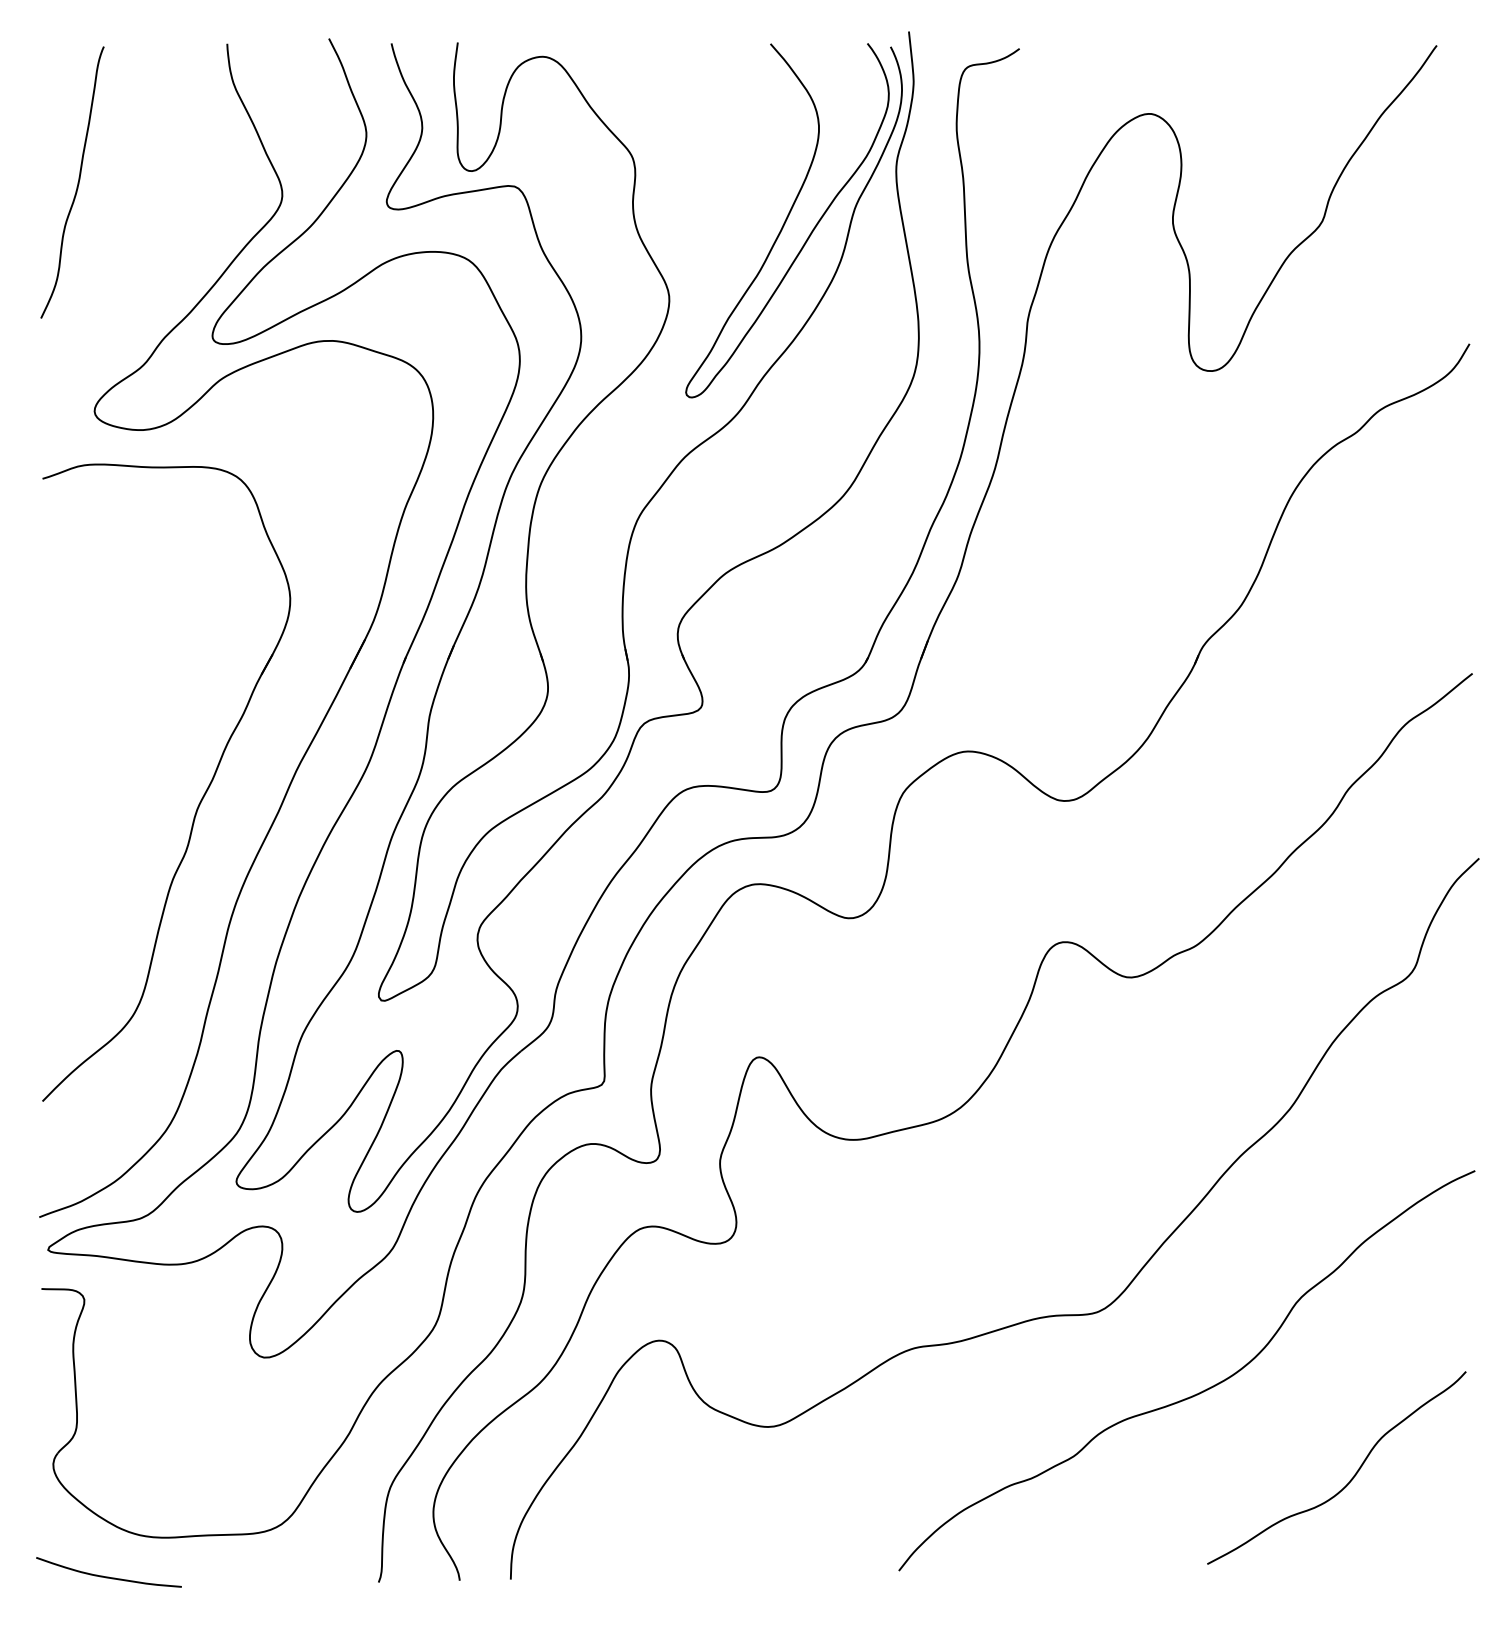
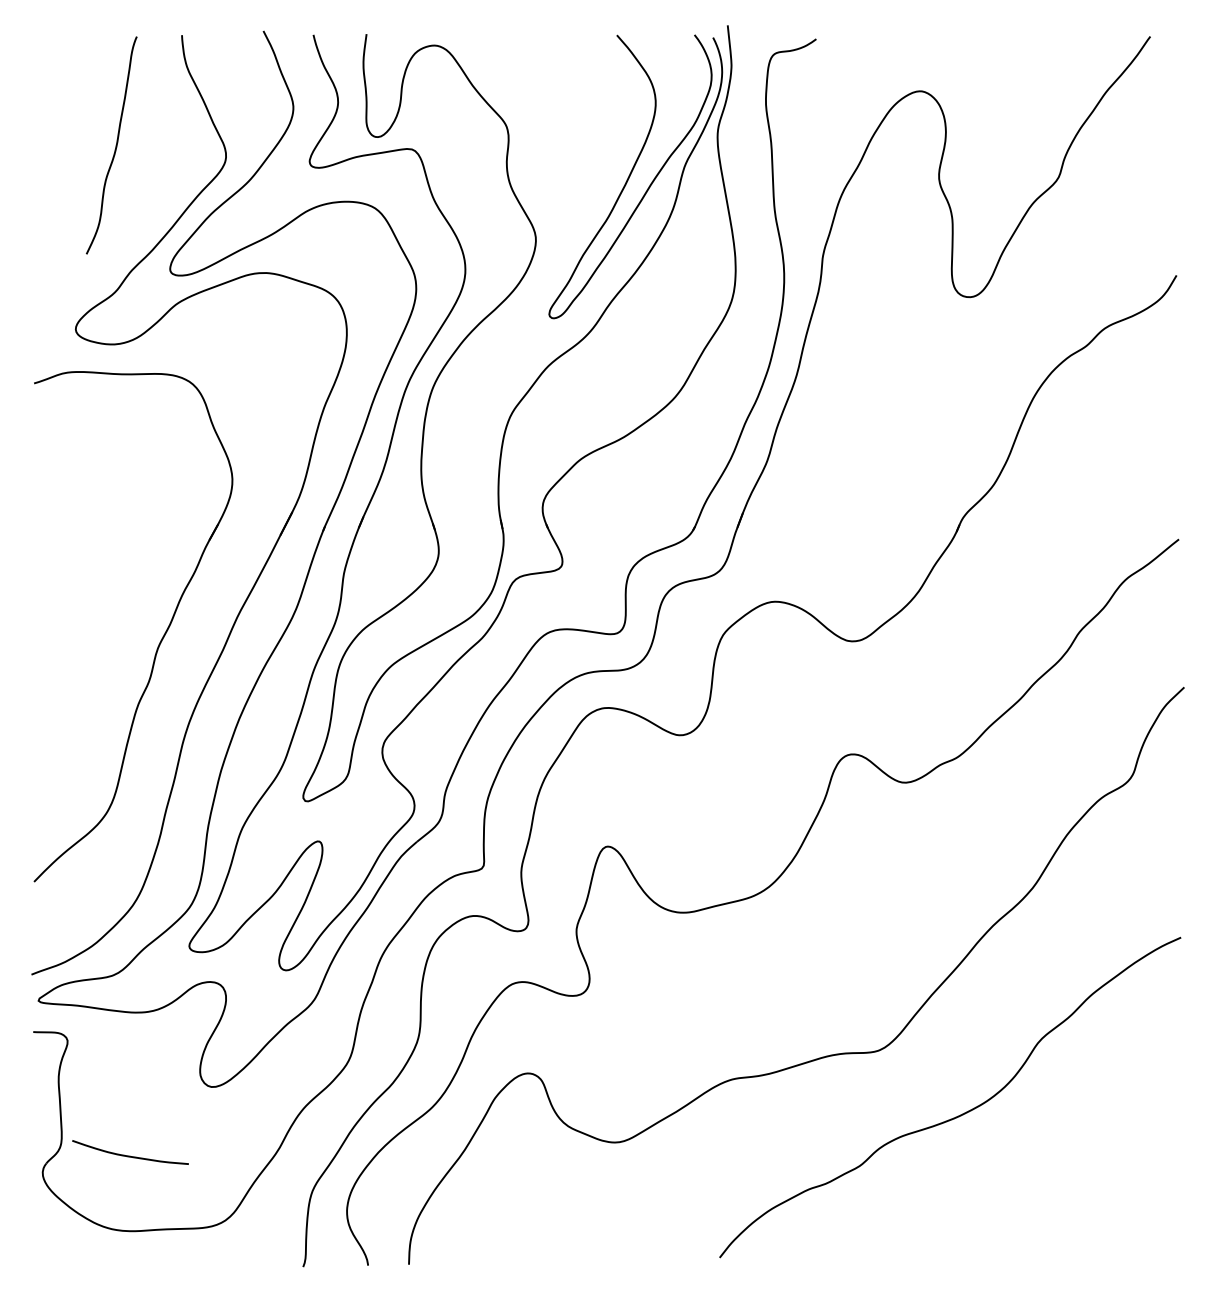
curve: (77, 182) -> (115, 145), moved
curve: (1349, 1480) -> (1080, 1185), removed
curve: (108, 1576) -> (130, 1155), moved

